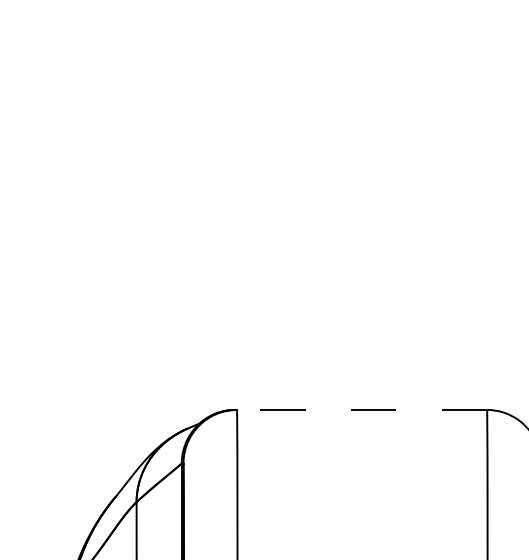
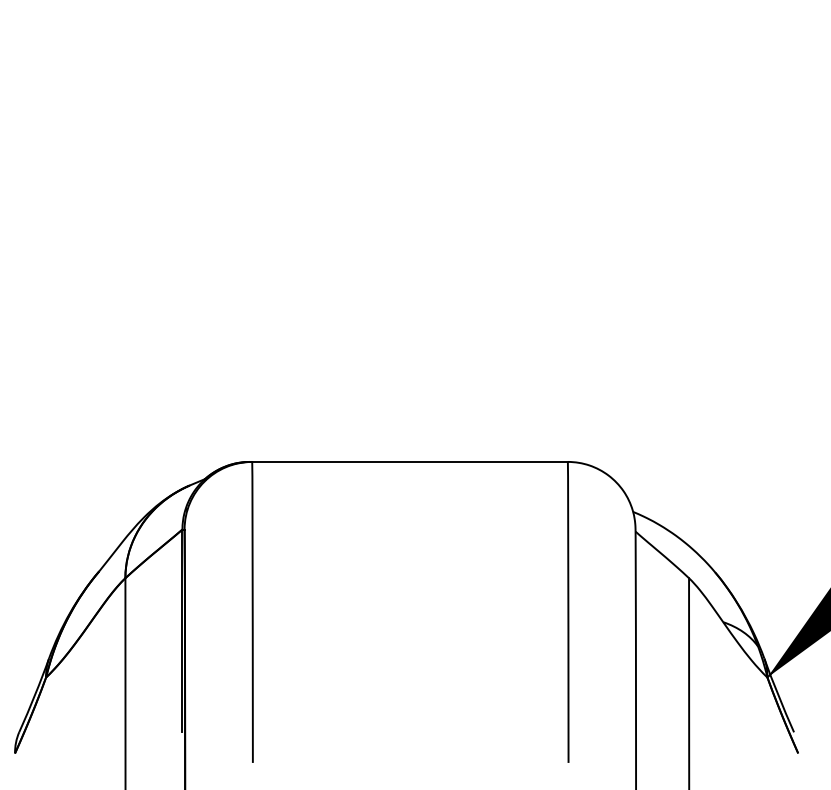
line: (362, 409) -> (410, 461), dashed -> solid

